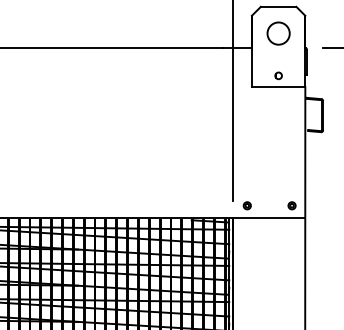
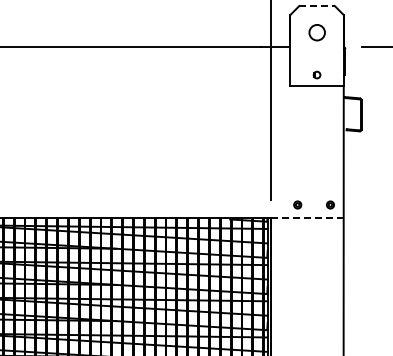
line: (279, 7) -> (317, 6), solid -> dashed
circle: (279, 33) -> (317, 32), size x0.7
part: (247, 205) -> (297, 204), moved
line: (269, 218) -> (307, 217), solid -> dashed

